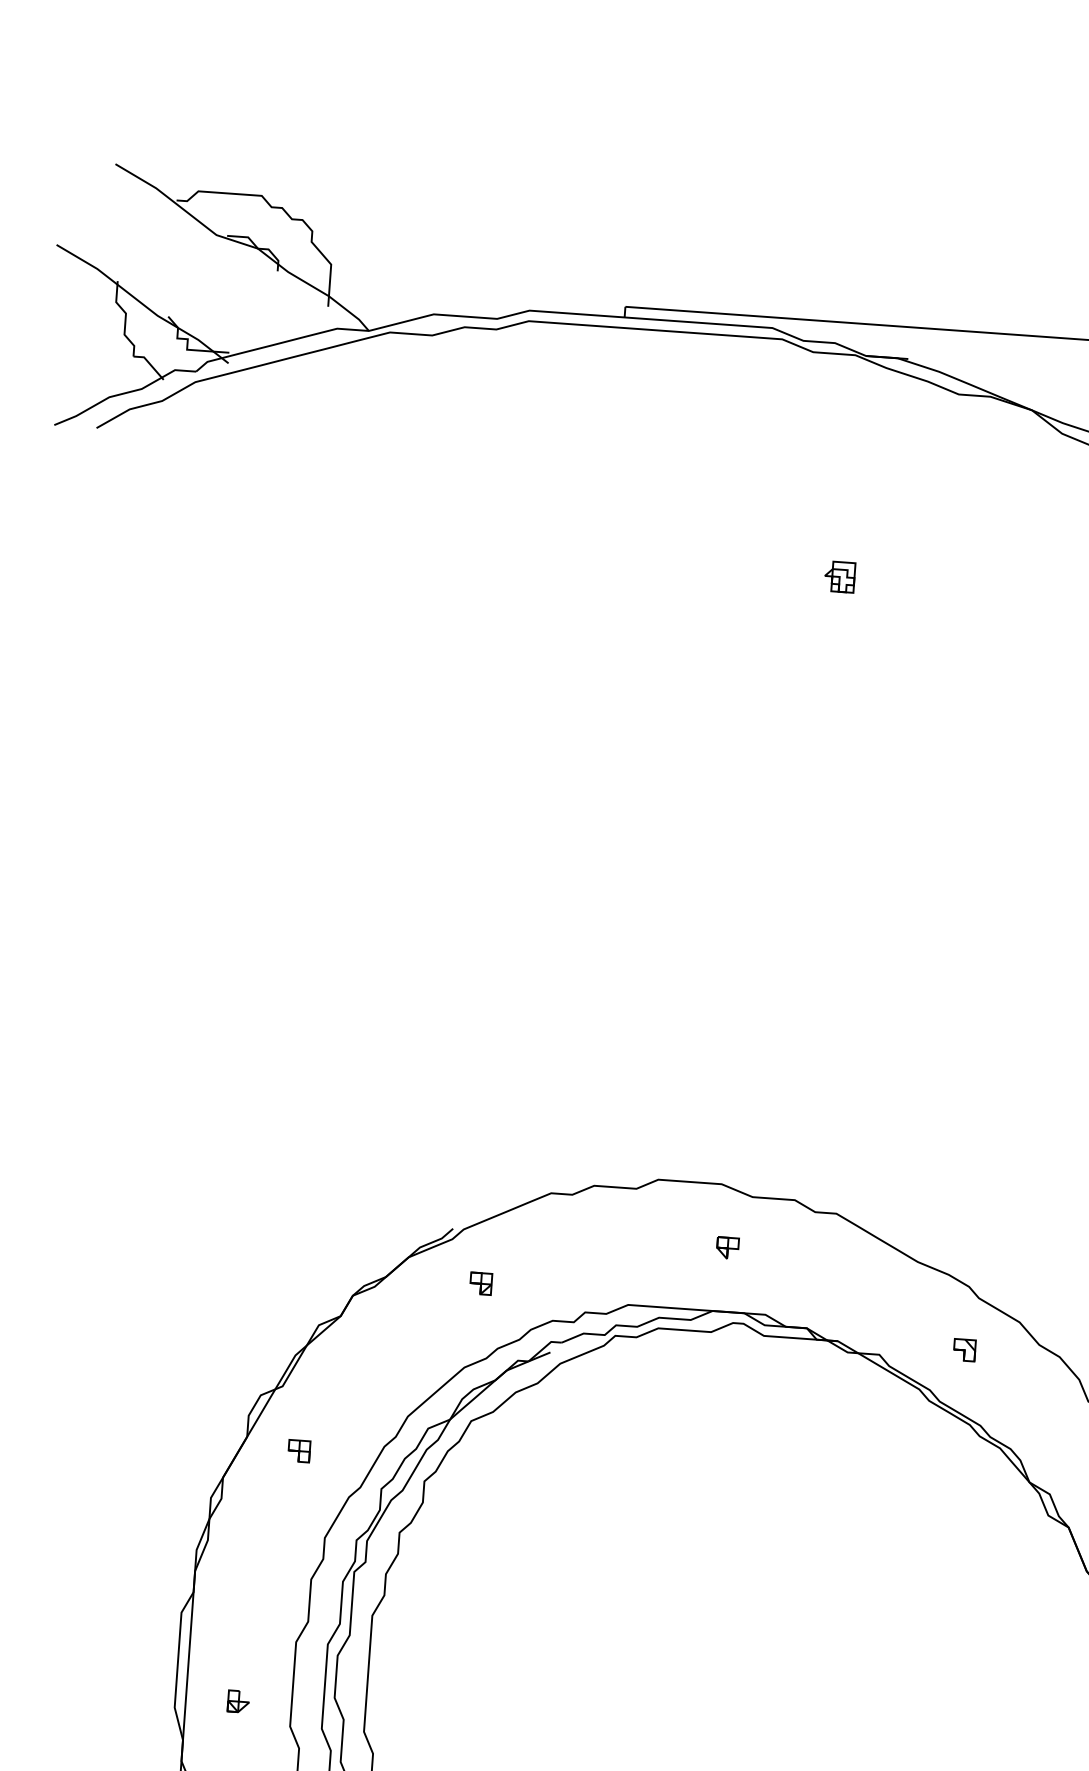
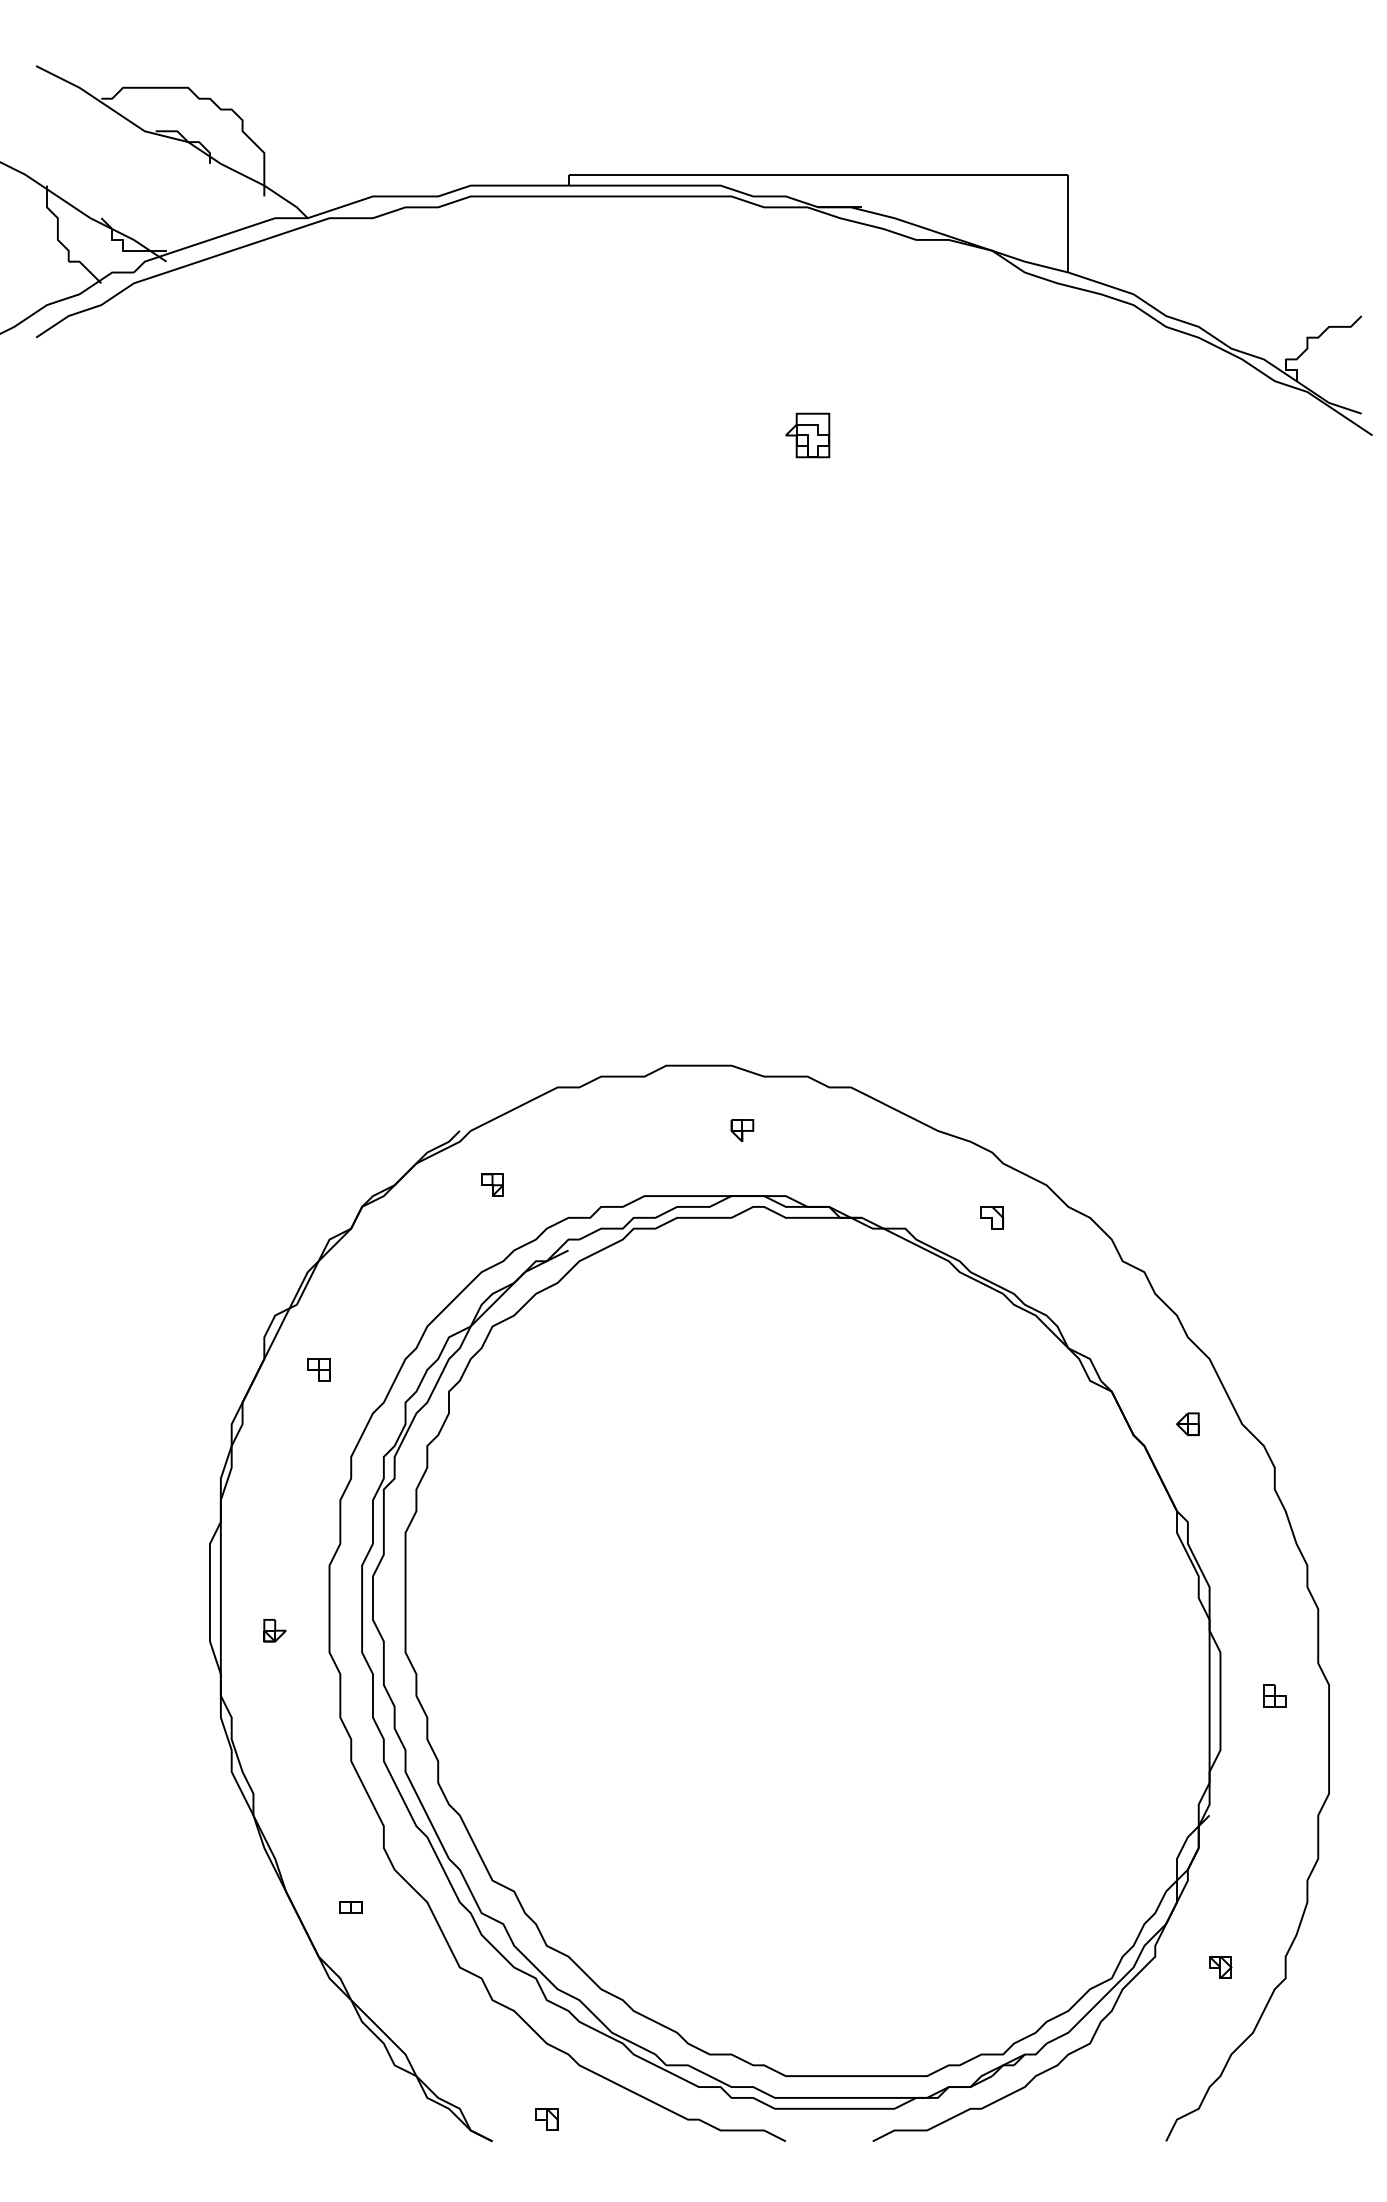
part: (839, 576) -> (807, 435), size x1.43

